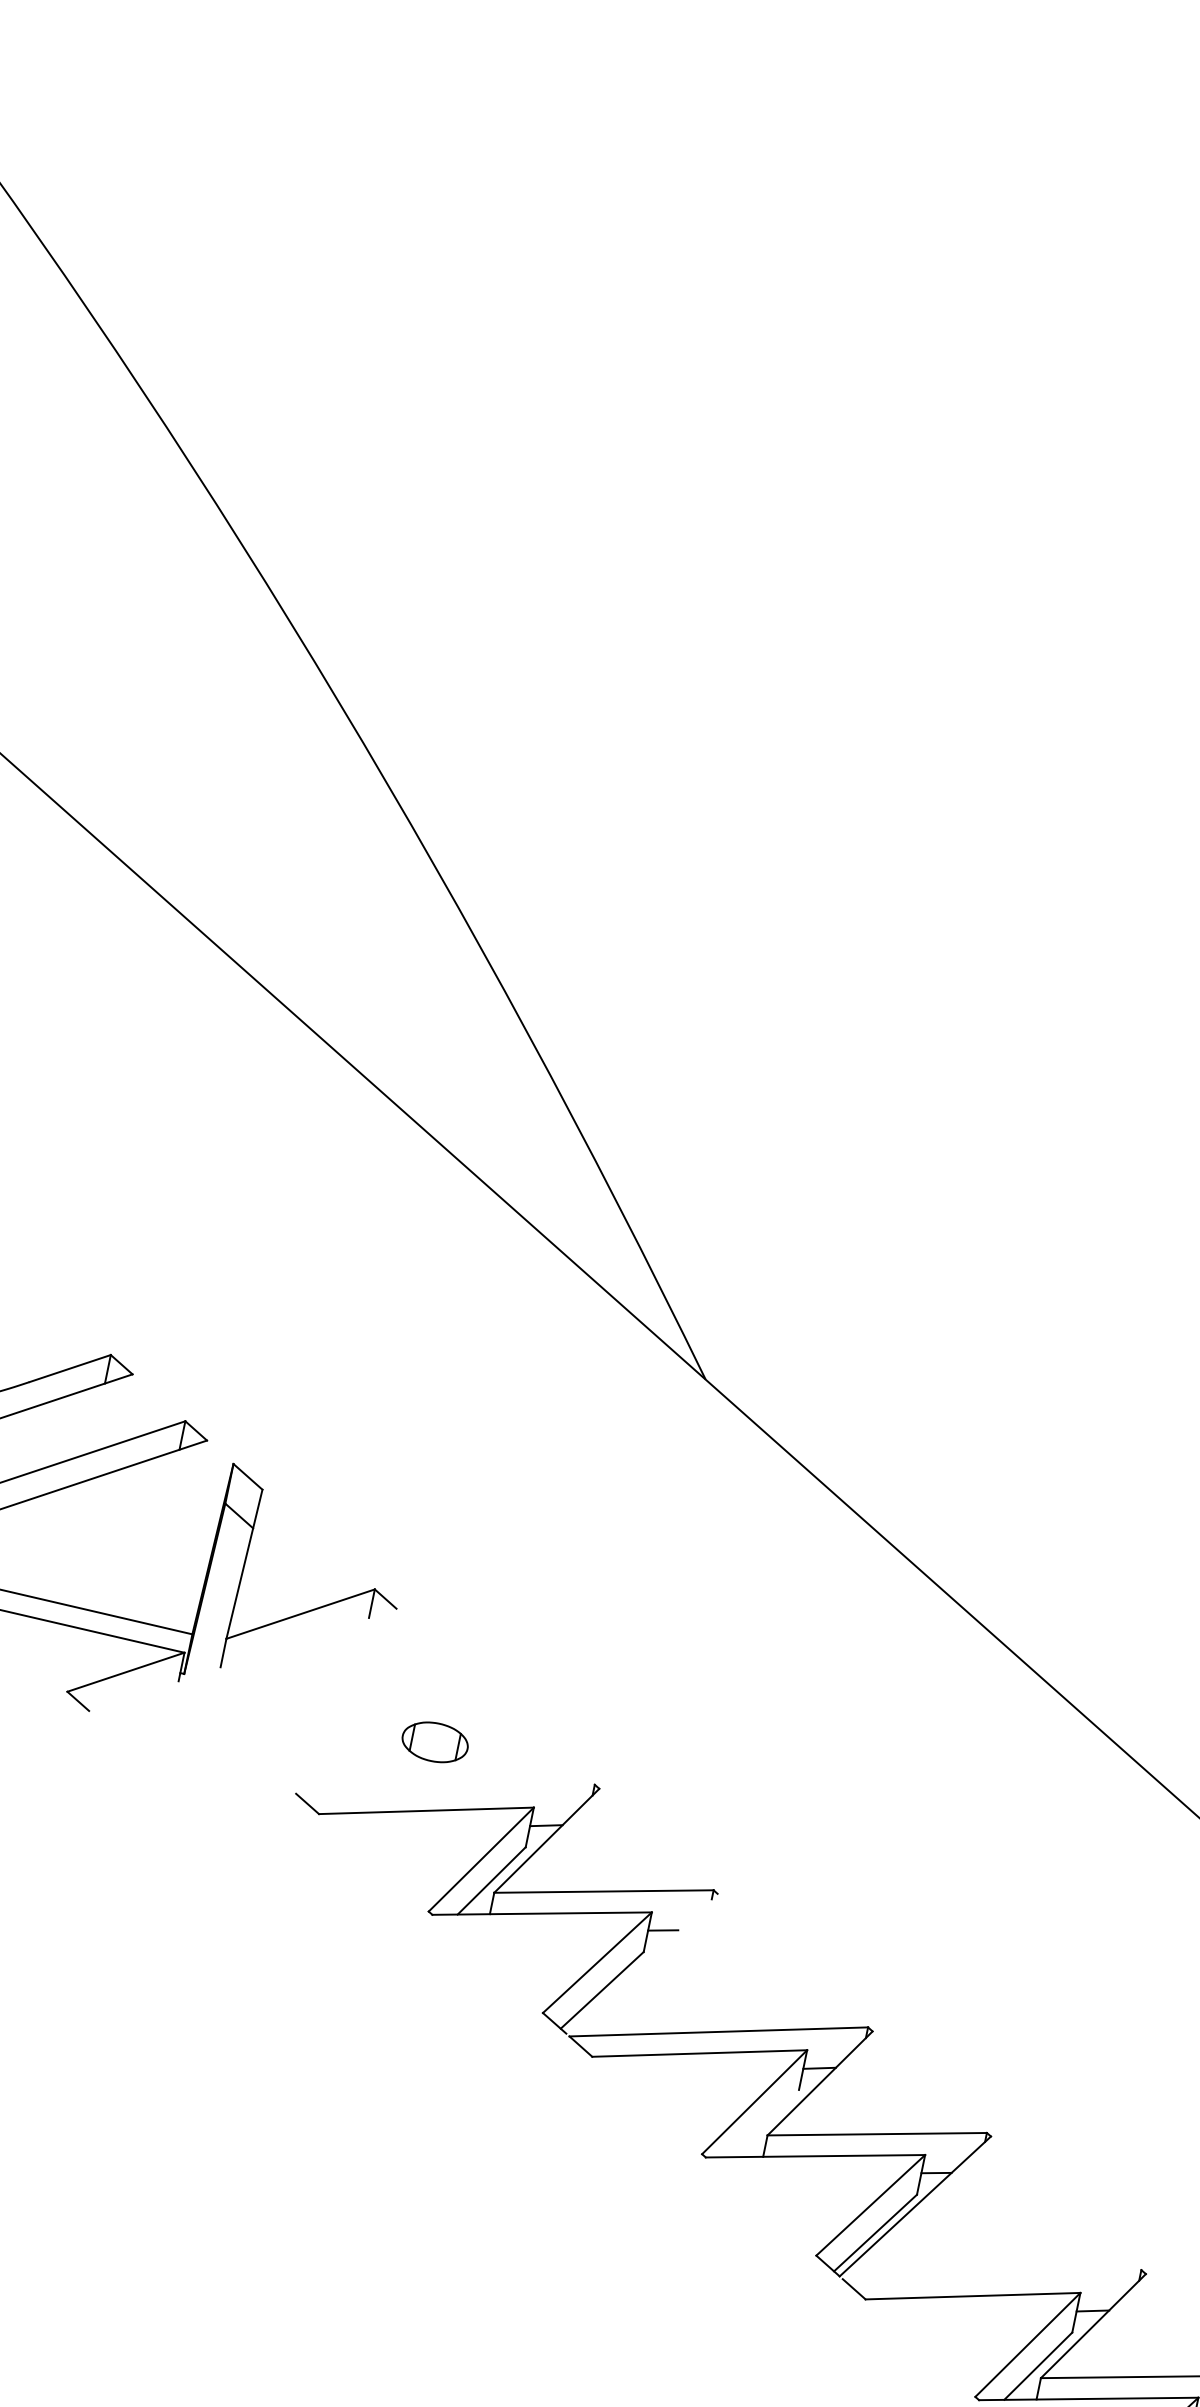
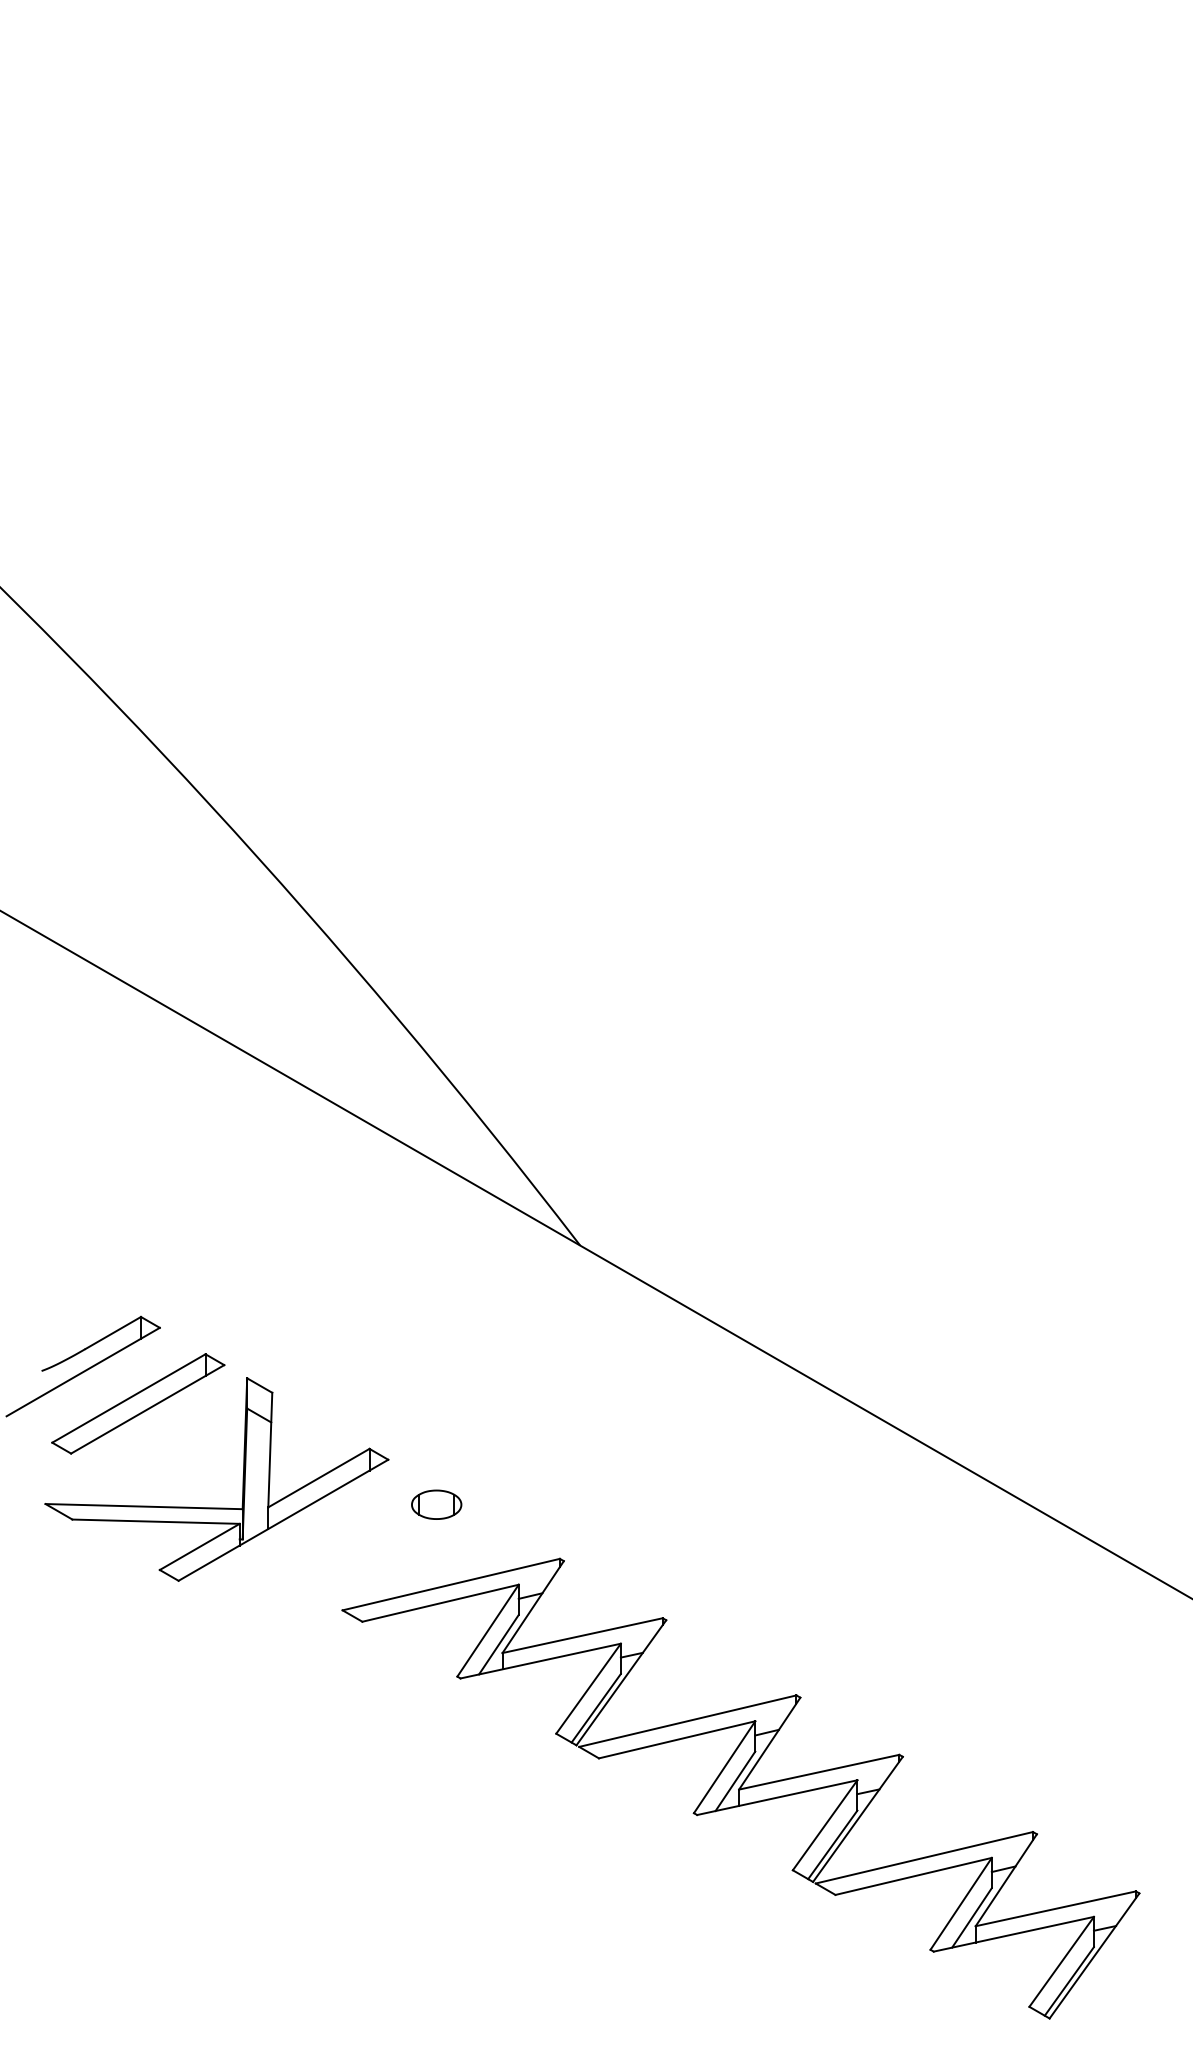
line: (243, 1658) -> (283, 1519), added
part: (435, 1741) -> (436, 1504), moved
line: (444, 1788) -> (450, 1584), added
line: (642, 1963) -> (621, 1682), added
line: (765, 2123) -> (735, 1781), added
line: (992, 2274) -> (924, 1857), added

